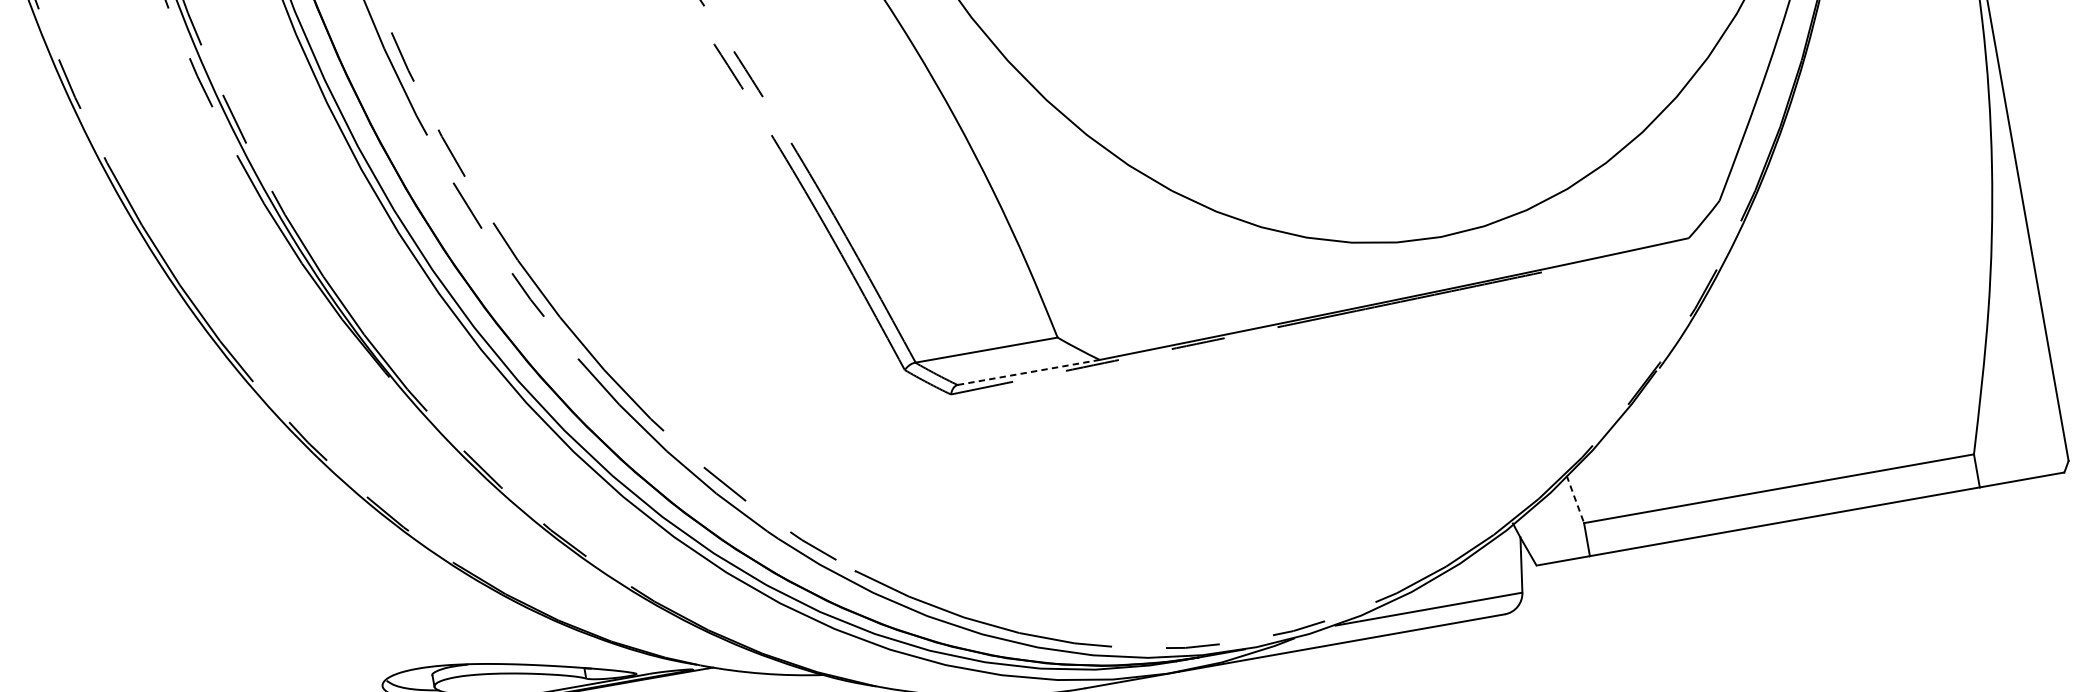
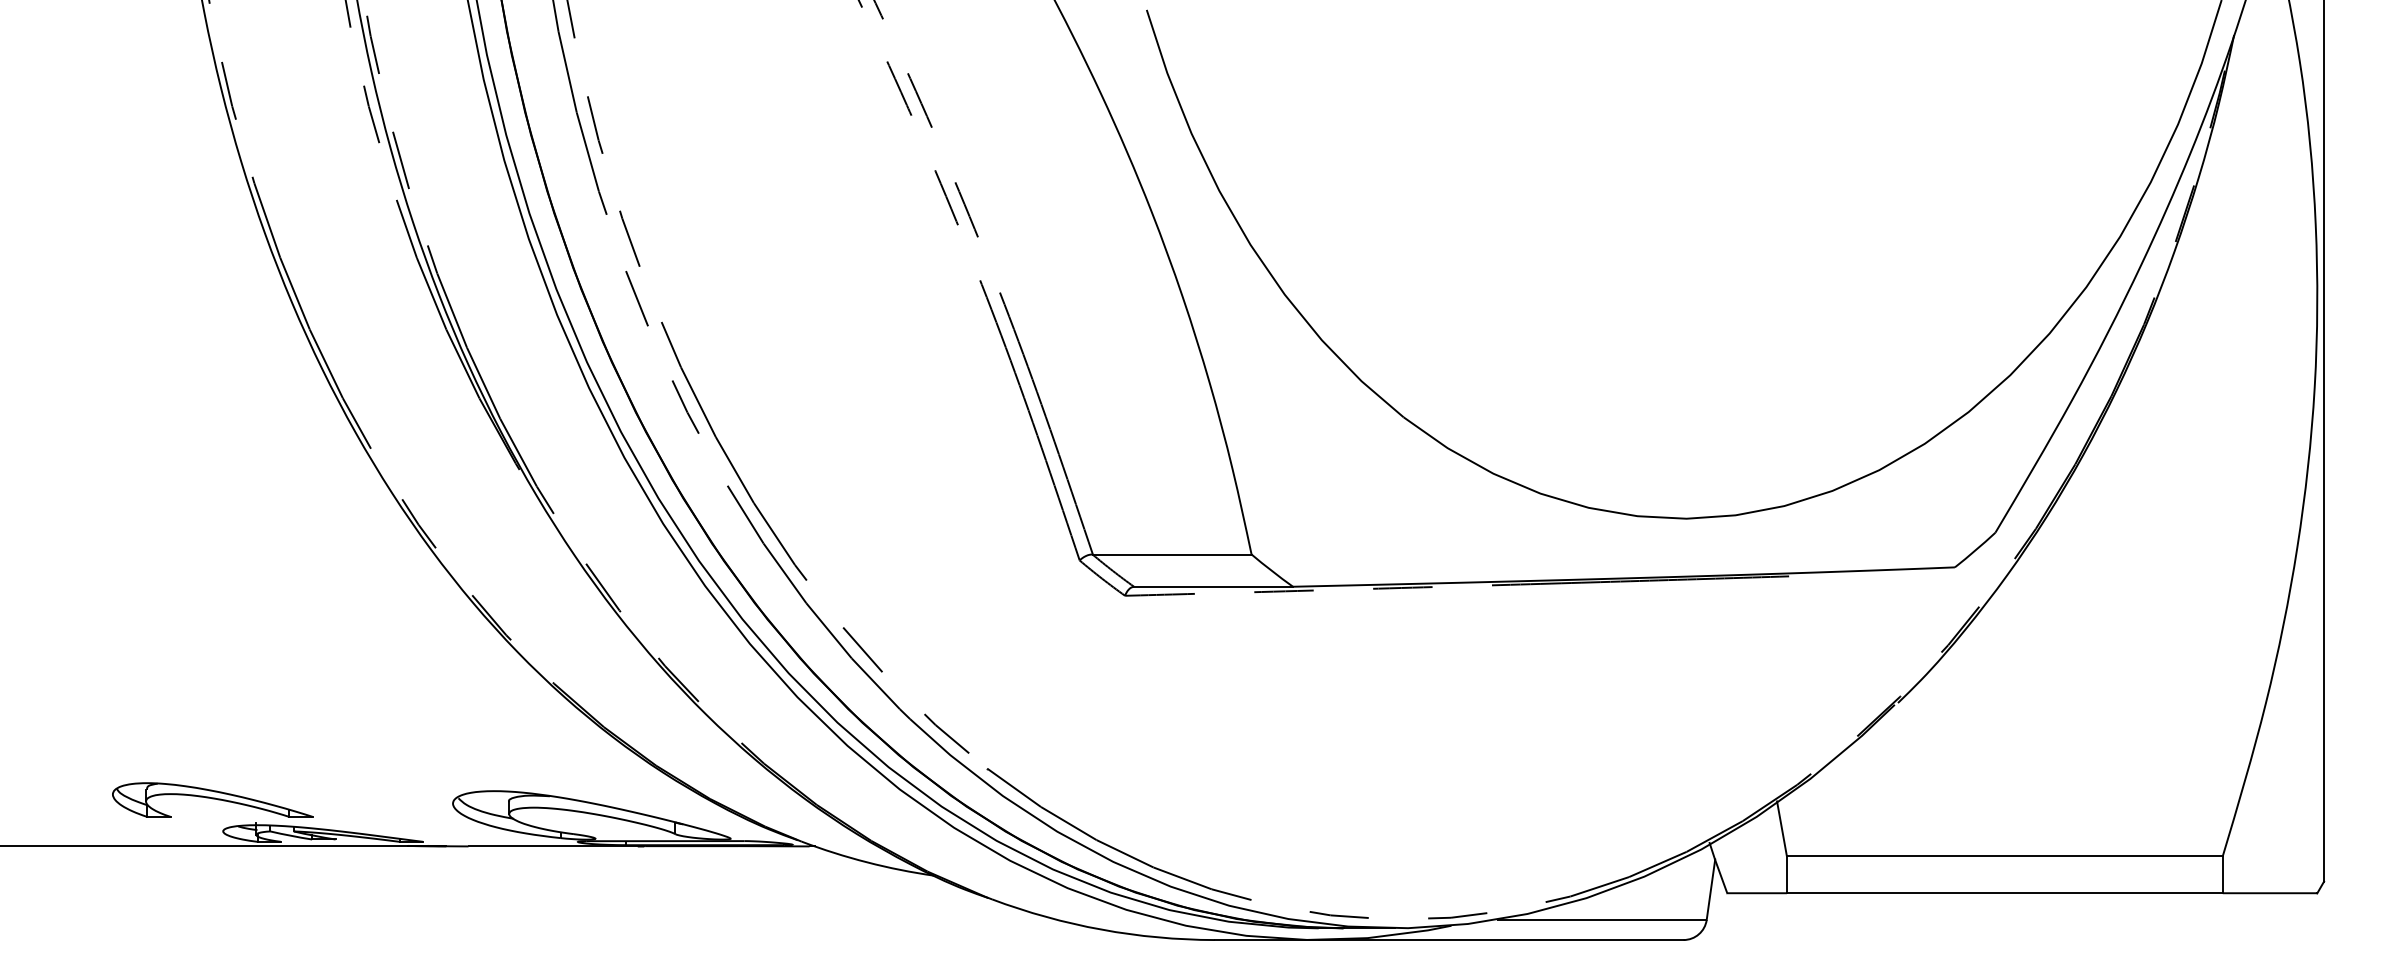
line: (1029, 372) -> (1214, 586), dashed -> solid
line: (1574, 499) -> (1781, 828), dashed -> solid

